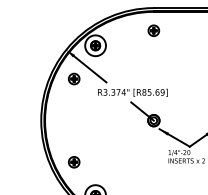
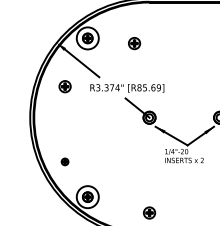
part: (153, 30) -> (134, 43), moved
part: (73, 78) -> (64, 86), moved
part: (73, 161) -> (64, 161), size x0.6

